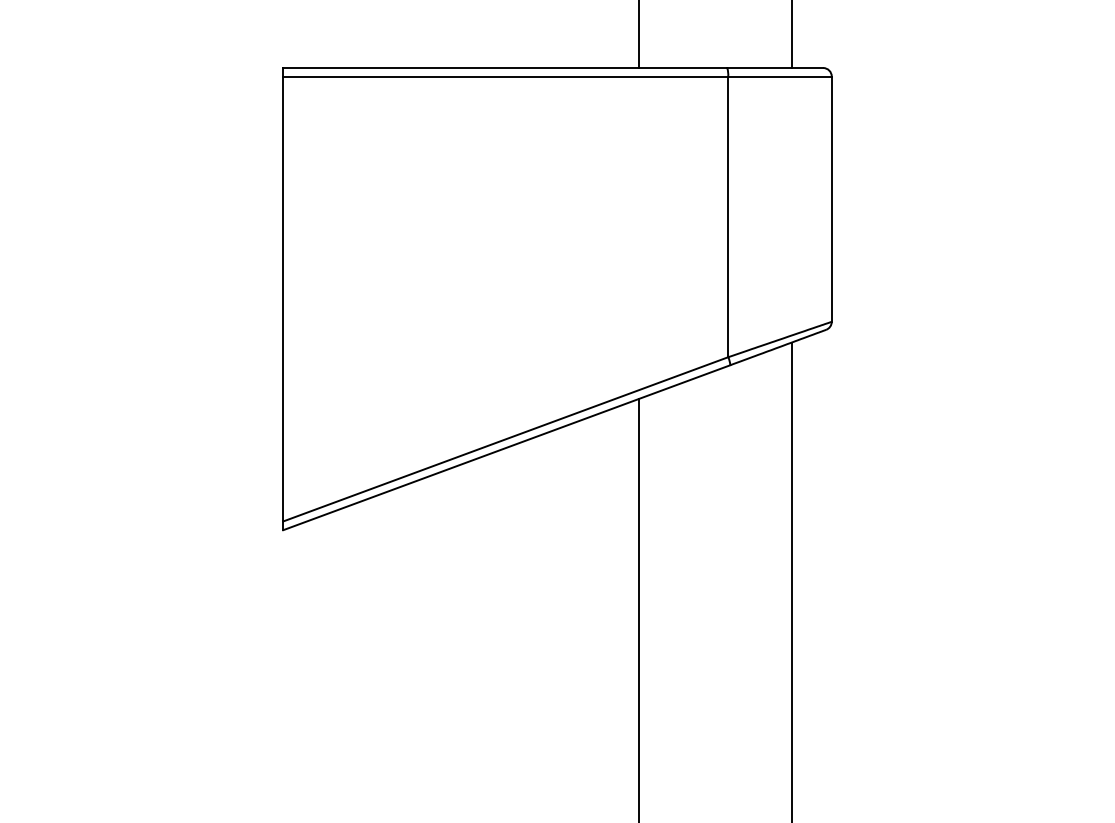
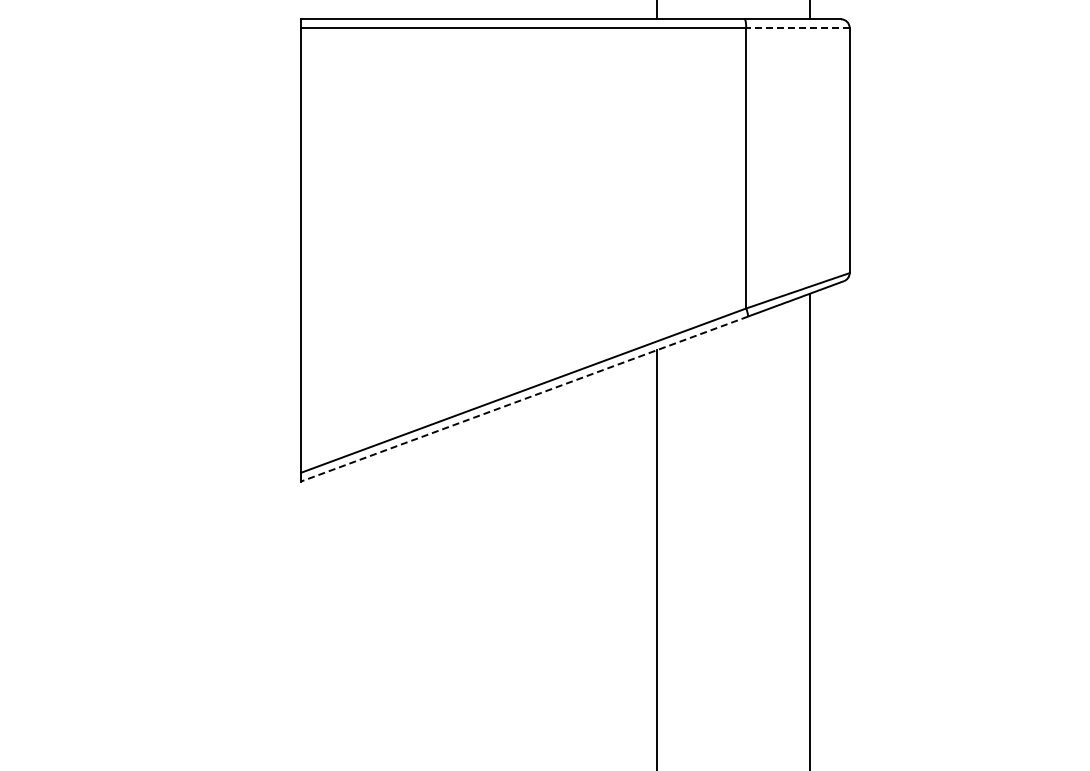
line: (779, 76) -> (797, 27), solid -> dashed
line: (506, 447) -> (524, 398), solid -> dashed

